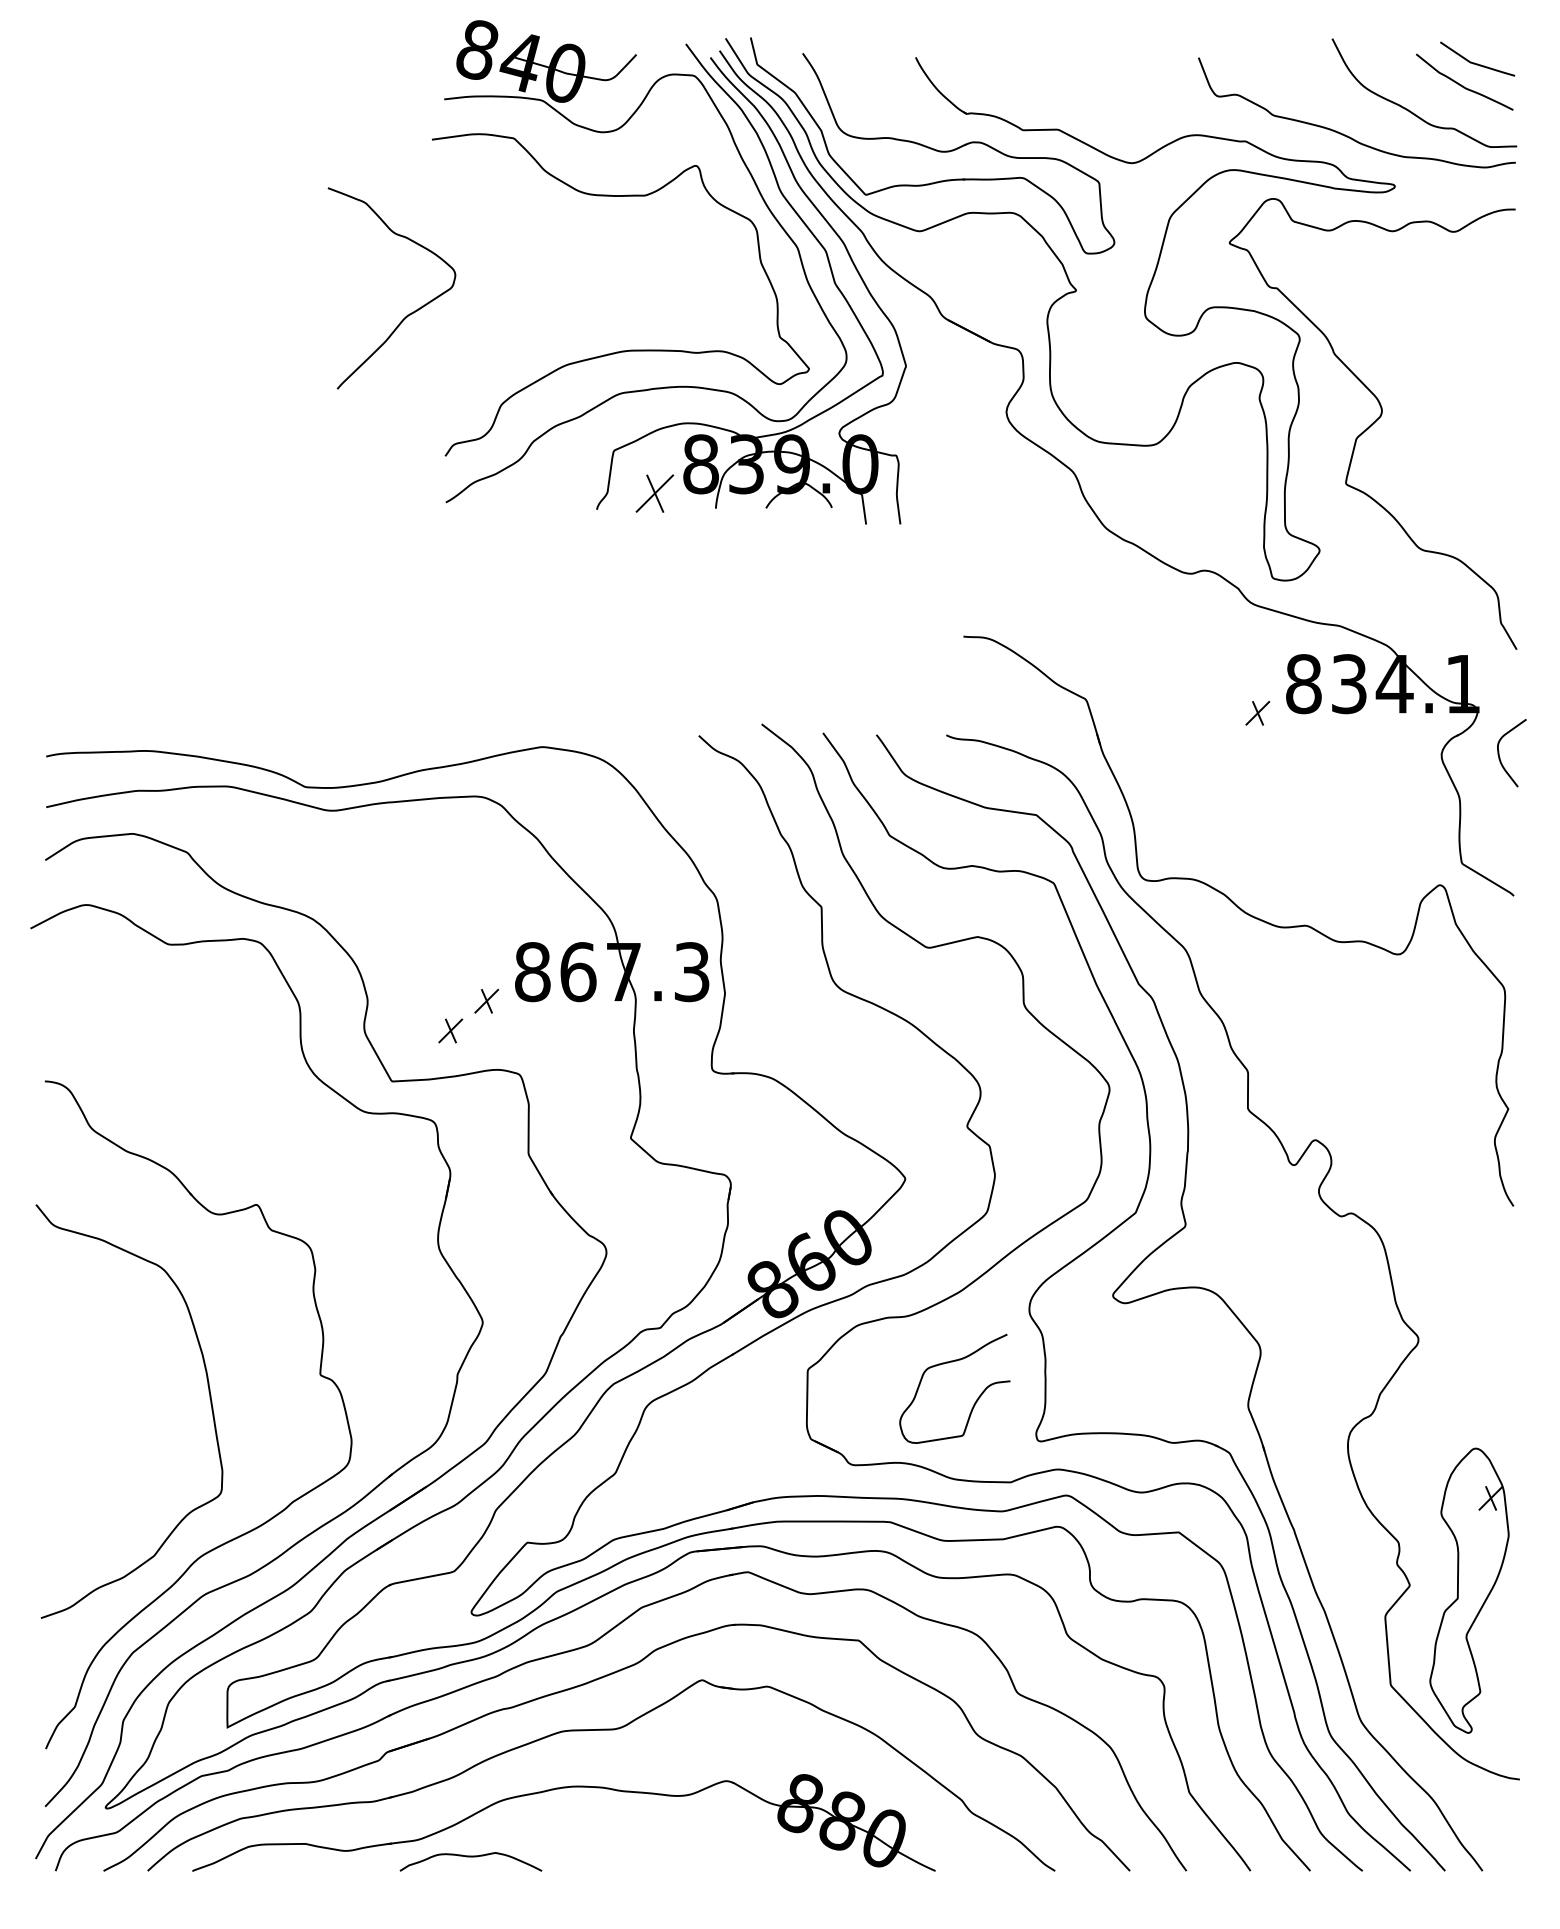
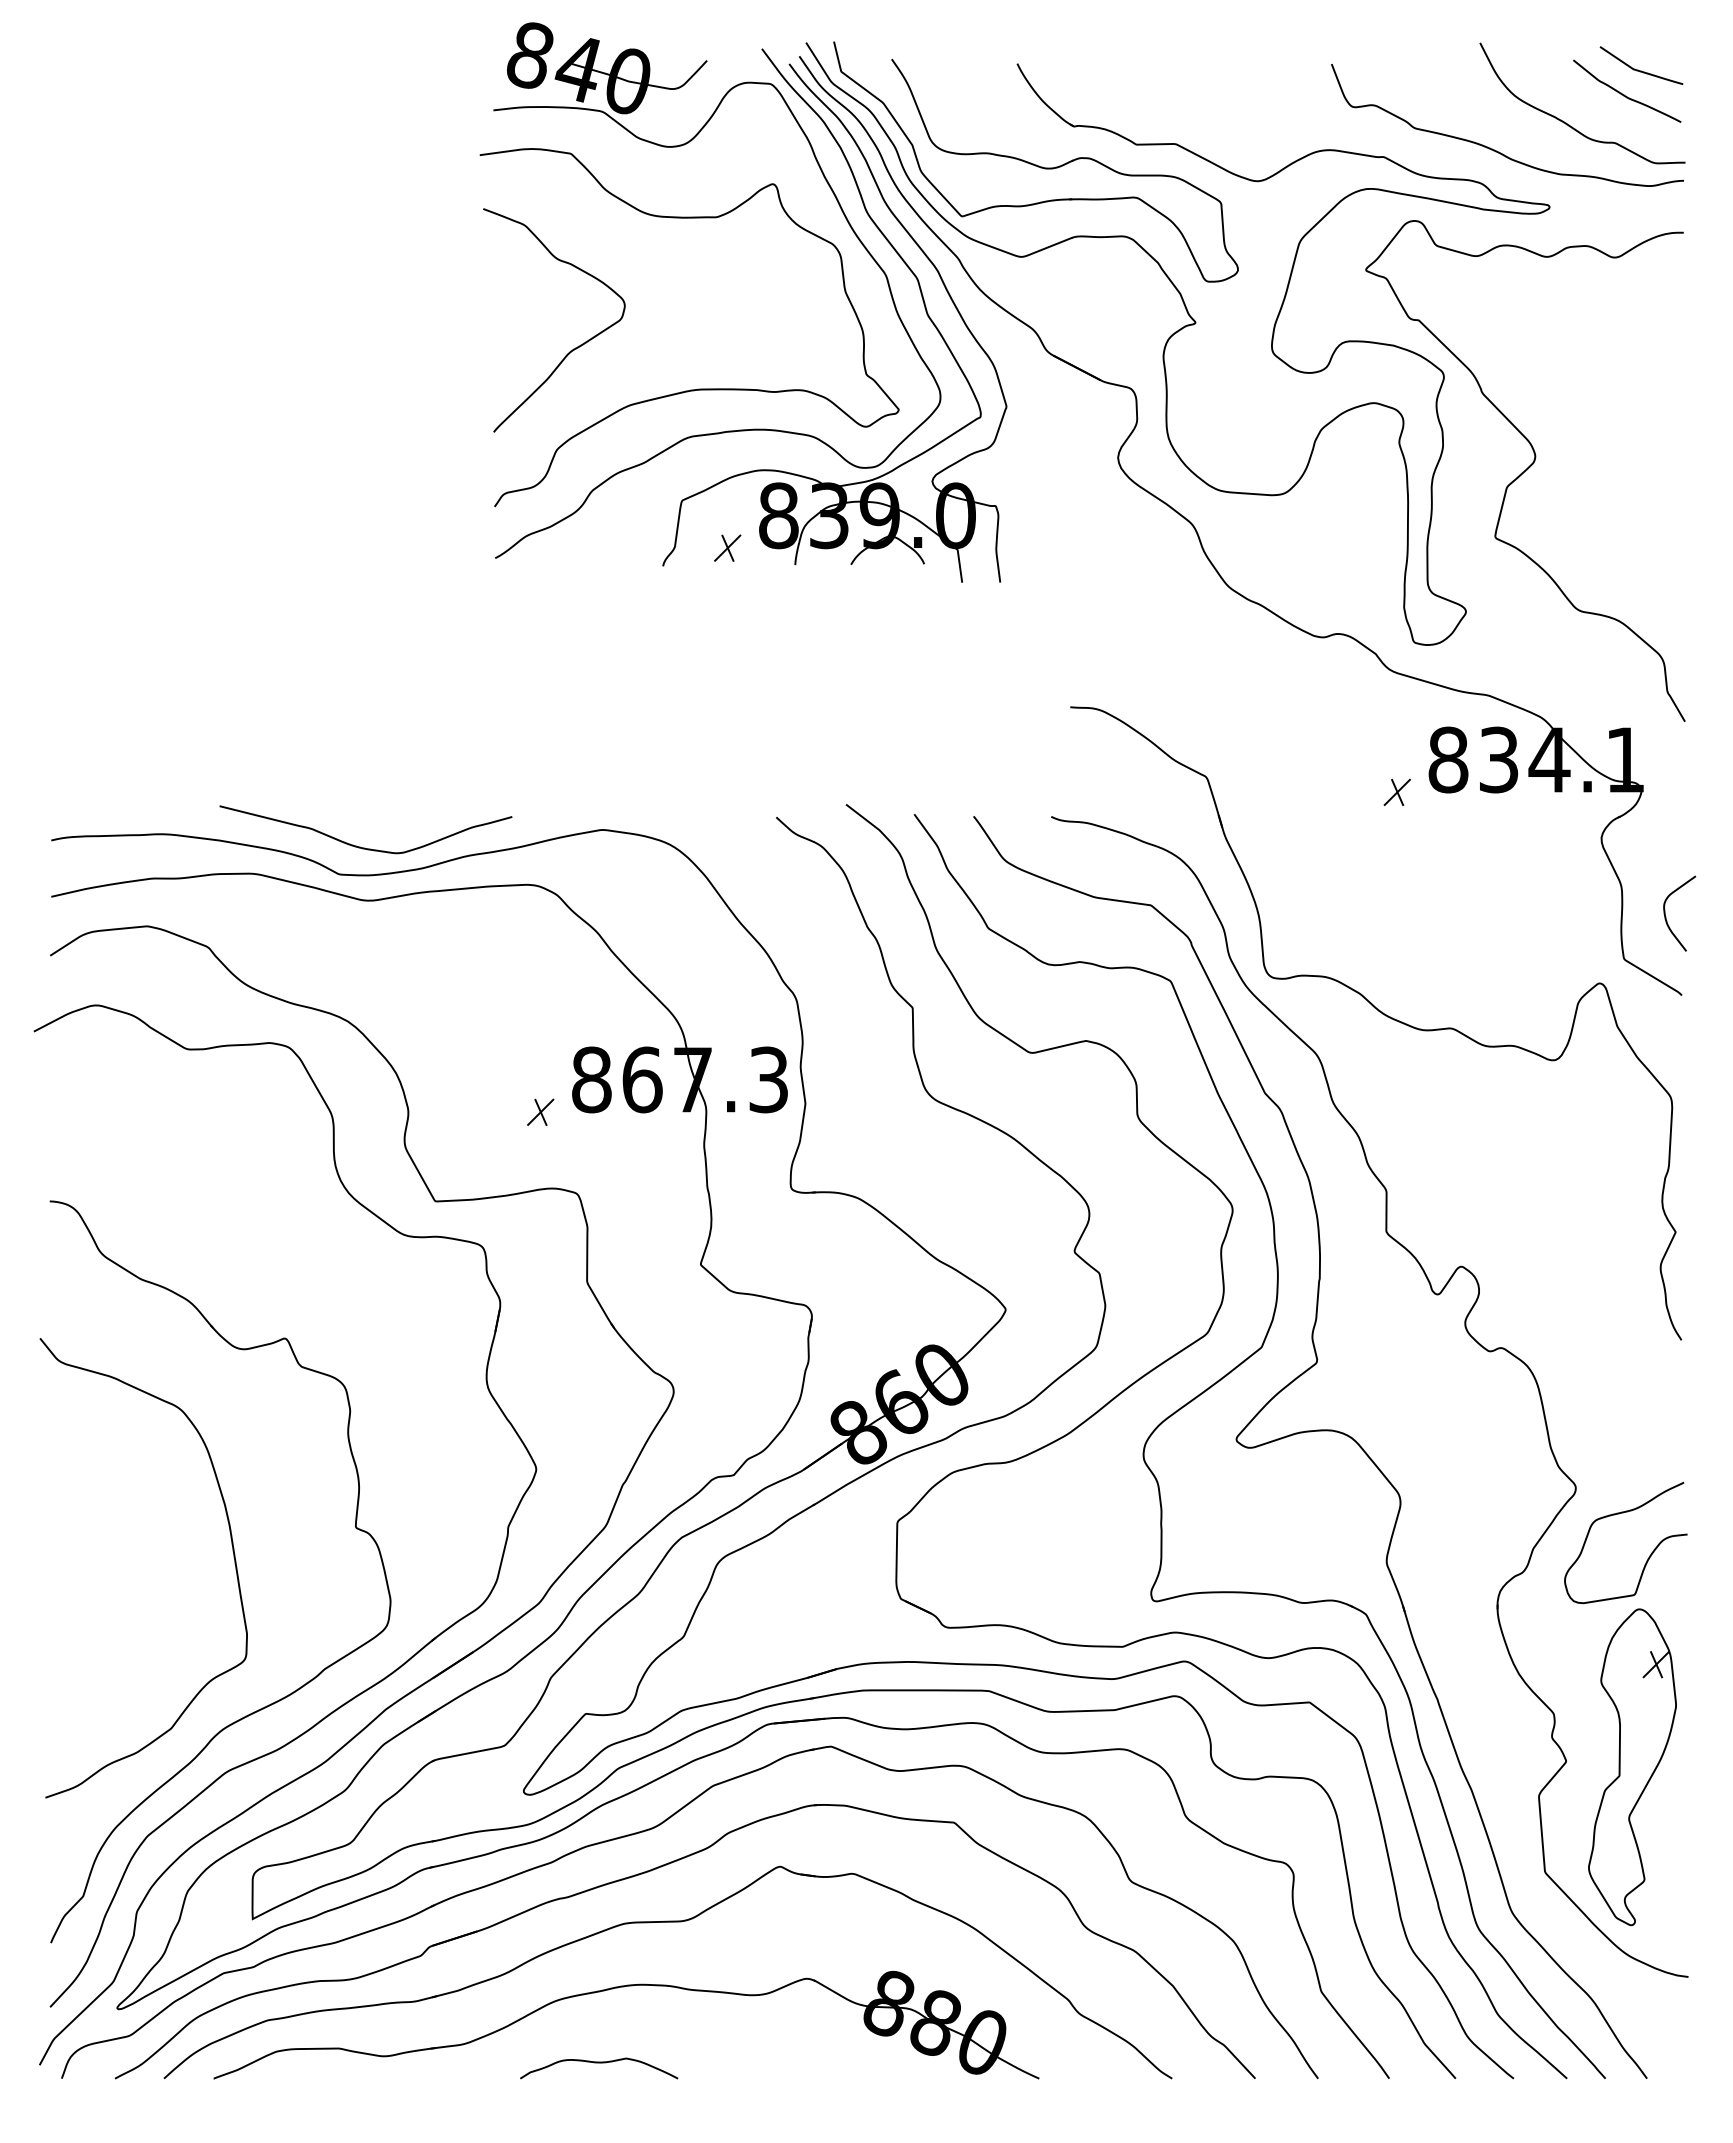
curve: (409, 313) -> (573, 348), moved
part: (654, 492) -> (727, 547), size x0.62
curve: (1500, 755) -> (1666, 916), moved
curve: (324, 761) -> (360, 846), added
part: (450, 1030) -> (500, 1144), removed
curve: (974, 1402) -> (1647, 1558), moved
curve: (471, 1857) -> (599, 2063), moved

